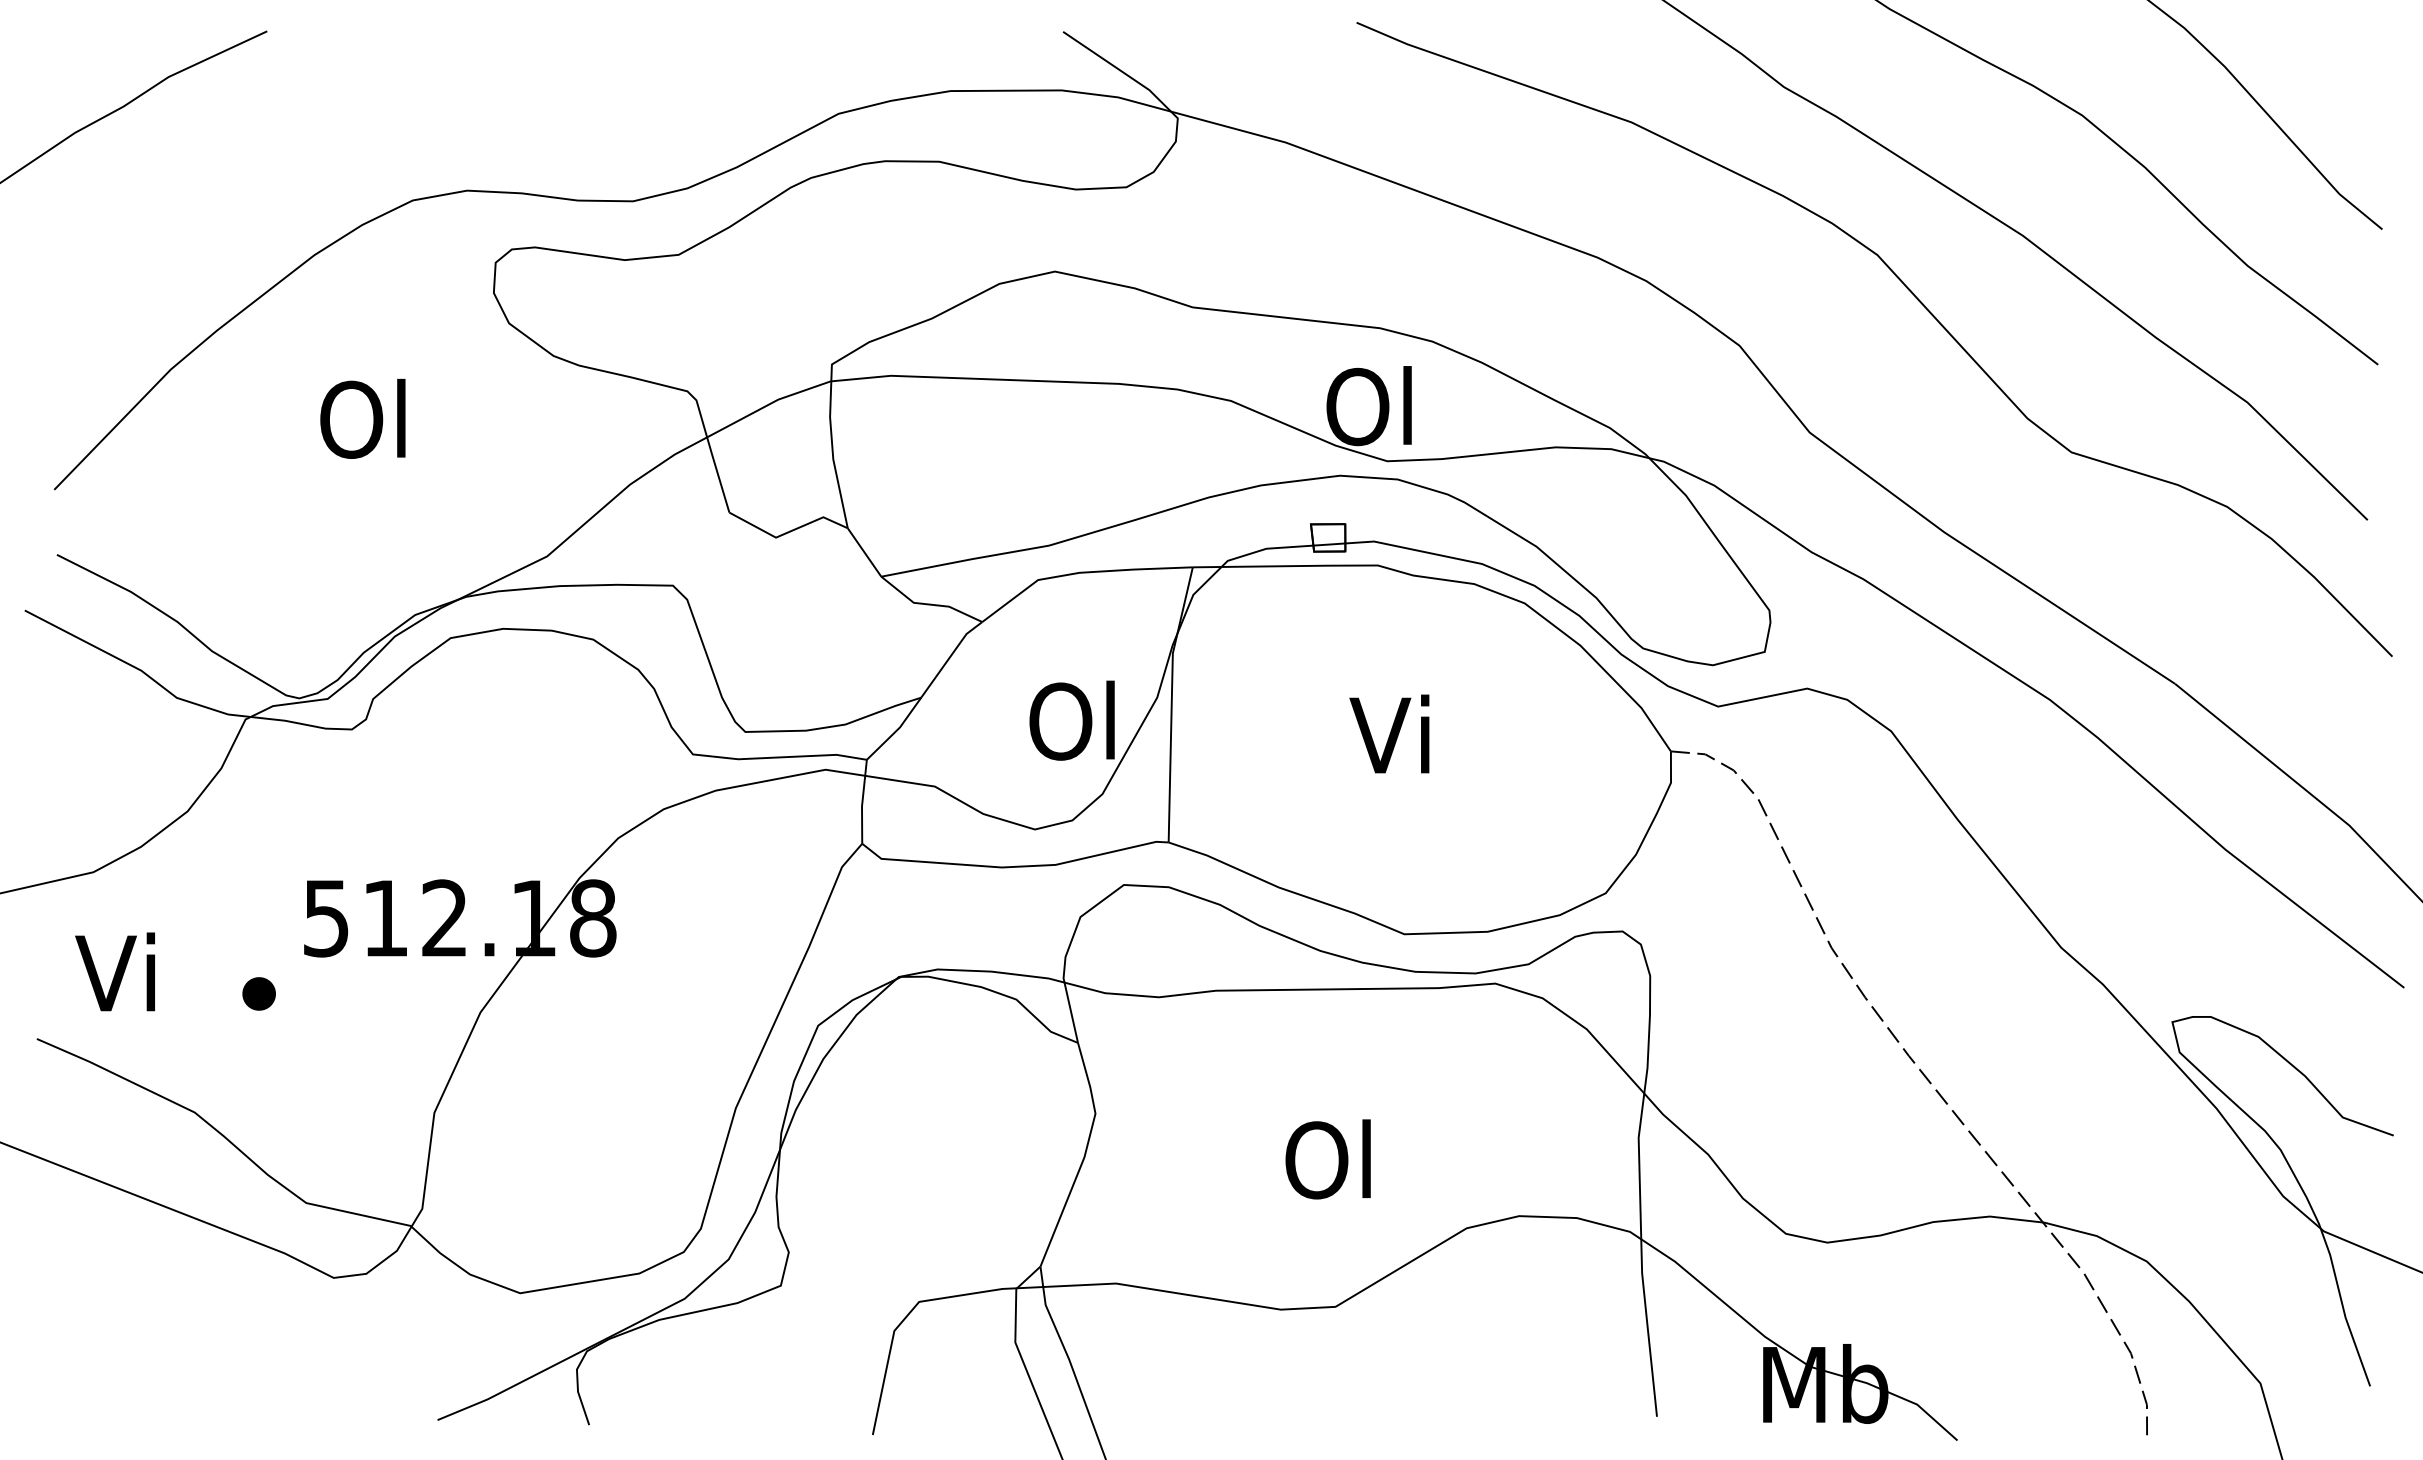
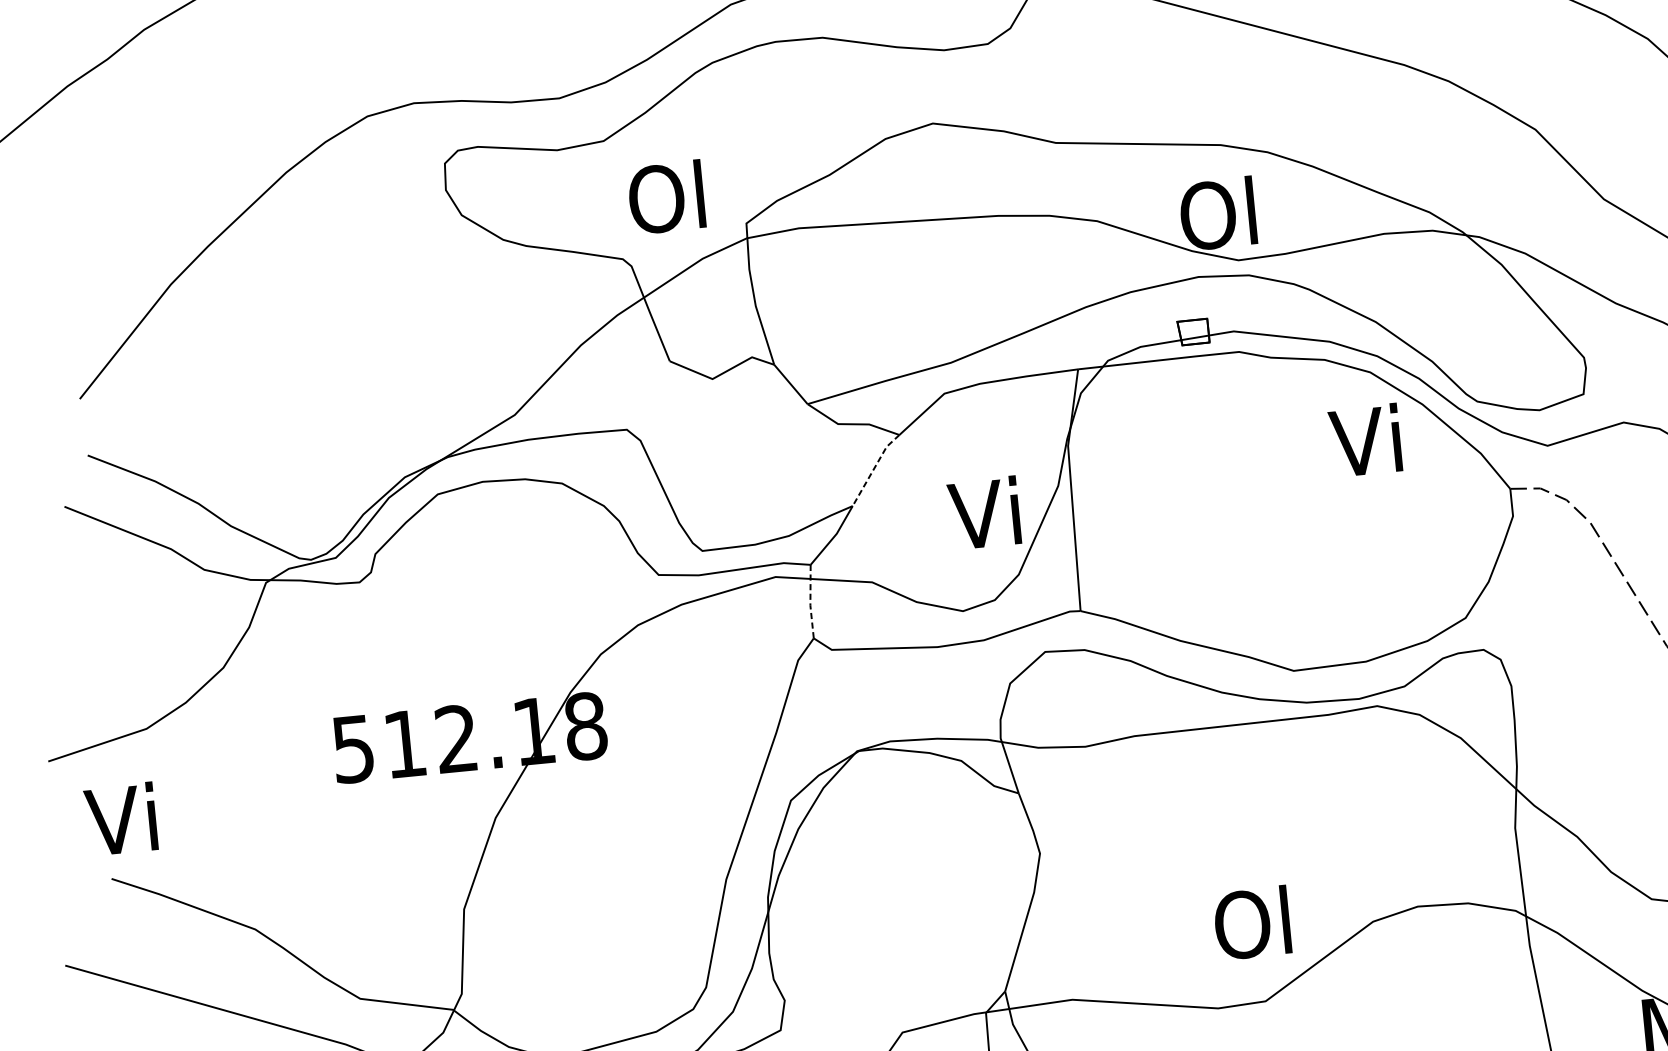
text: (362, 418) -> (666, 197), moved
line: (949, 657) -> (873, 468), solid -> dashed
text: (1071, 720) -> (985, 513), Ol -> Vi
text: (1389, 733) -> (1365, 439), moved
line: (862, 802) -> (810, 602), solid -> dashed
text: (114, 971) -> (120, 818), moved
part: (258, 993) -> (300, 820), removed
text: (1327, 1159) -> (1251, 923), moved

